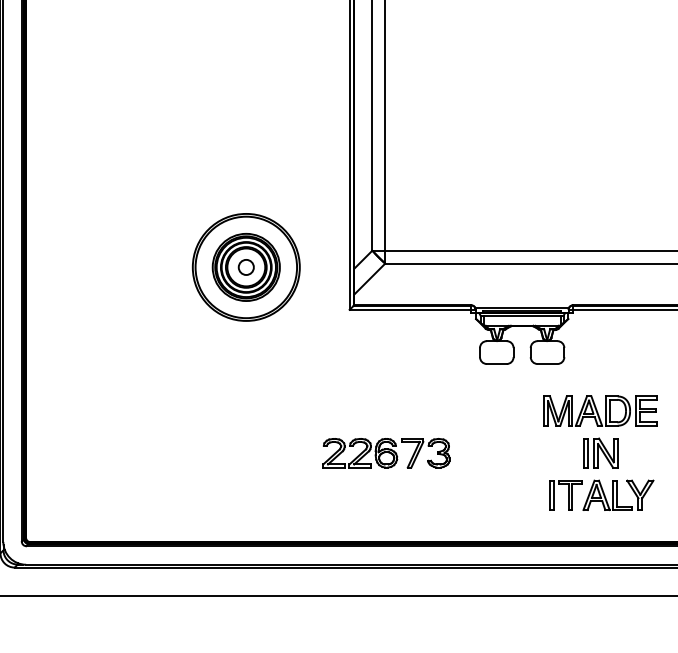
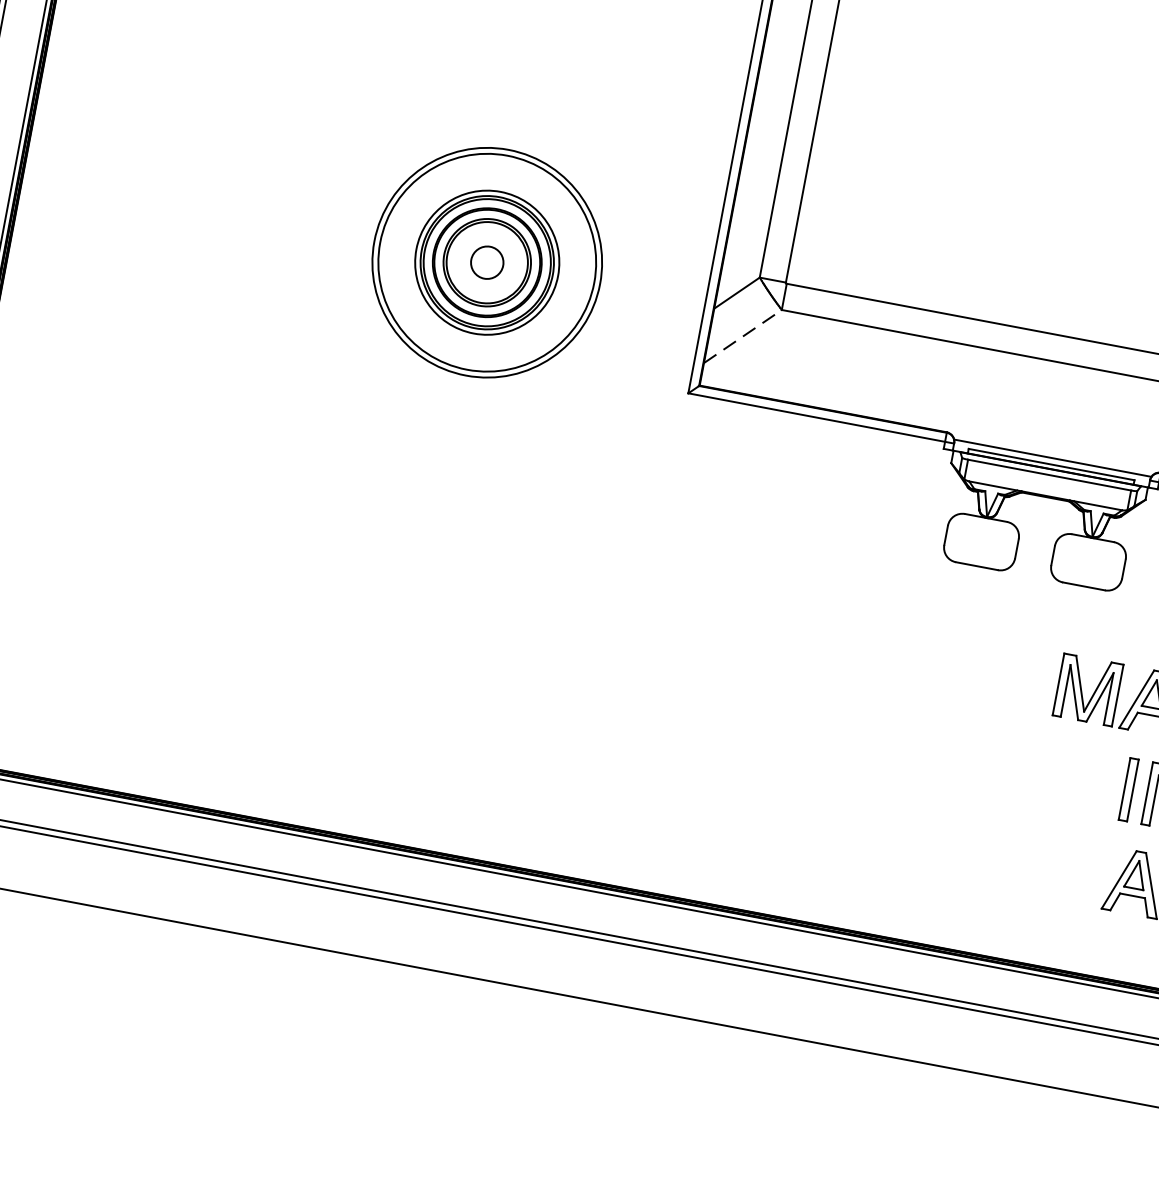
line: (369, 279) -> (742, 337), solid -> dashed
part: (386, 453) -> (708, 710), removed
part: (565, 495) -> (1069, 870), removed

